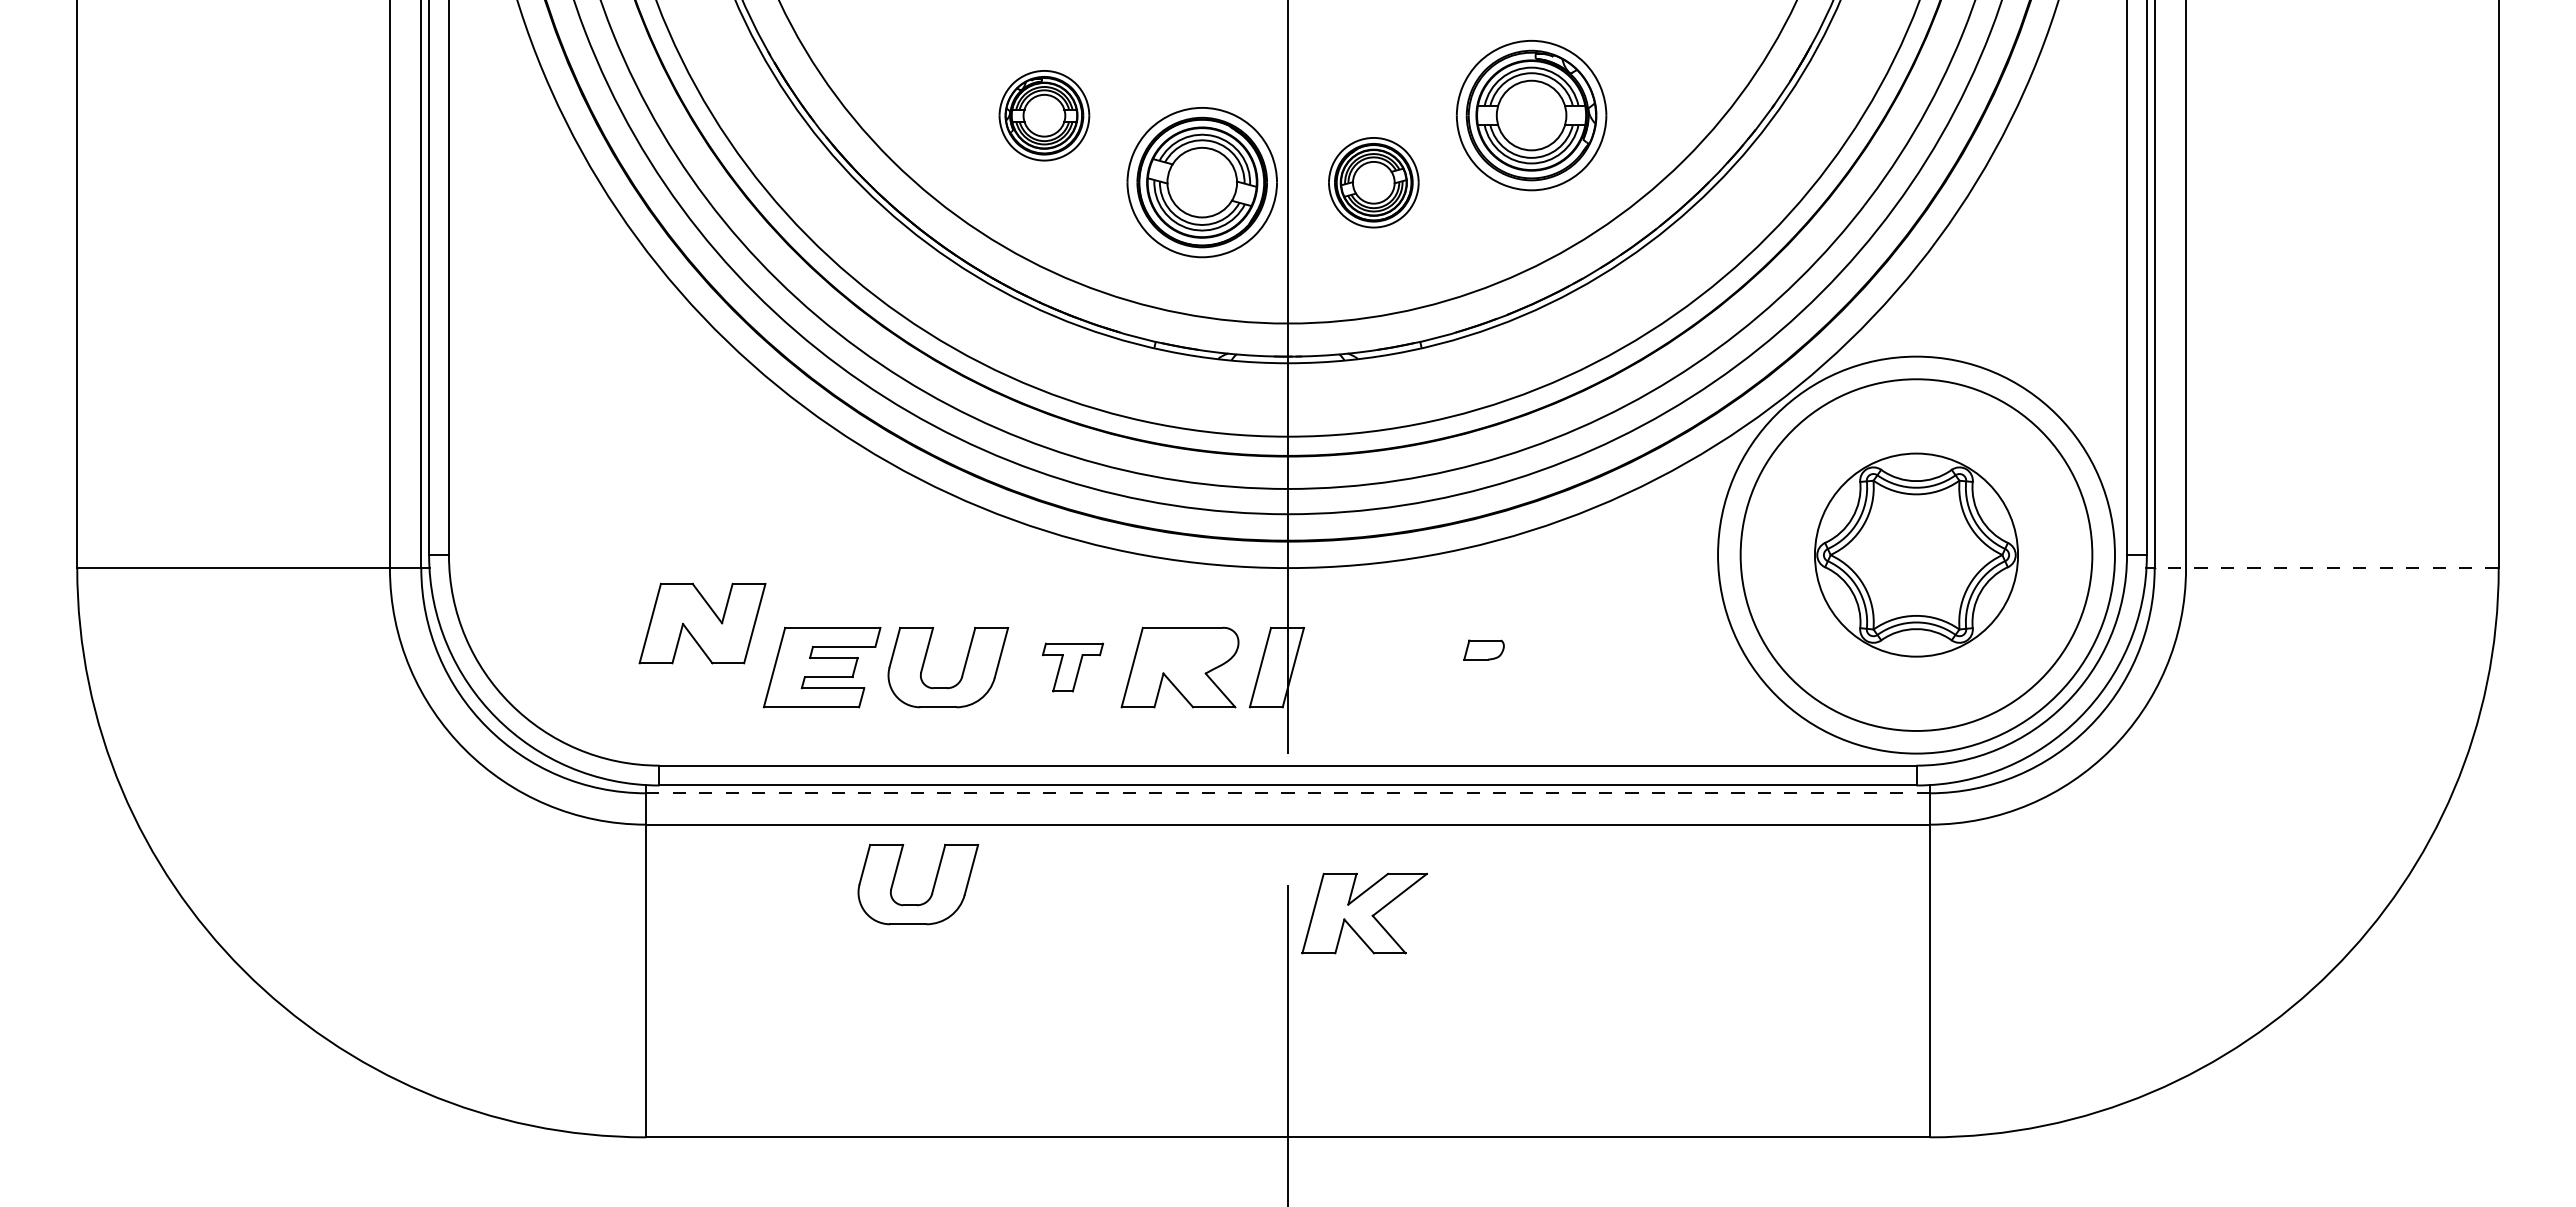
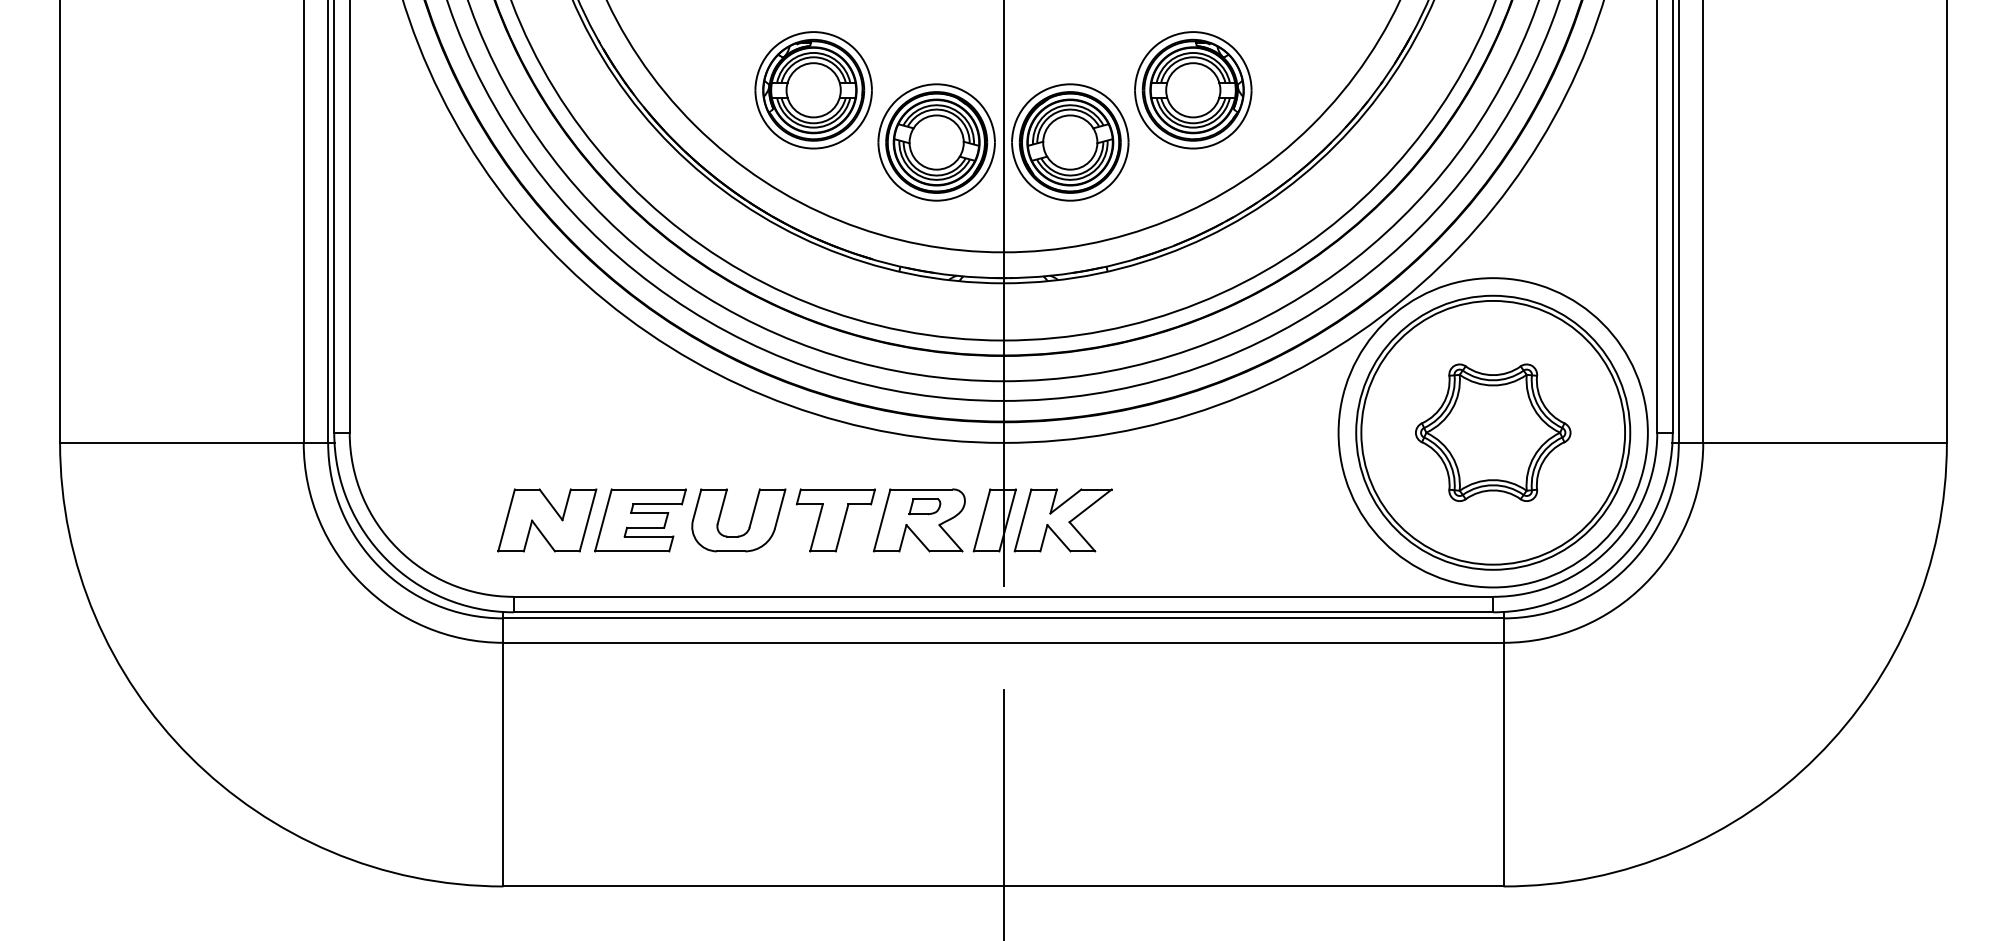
part: (1044, 115) -> (813, 90), size x1.67
part: (1373, 182) -> (1070, 142), size x1.67
circle: (1916, 554) -> (1493, 432), size x1.67
line: (2326, 568) -> (1812, 443), dashed -> solid
part: (702, 623) -> (547, 520), moved
part: (1483, 649) -> (924, 506), moved
part: (1072, 667) -> (835, 520), size x1.67
line: (1288, 793) -> (1003, 618), dashed -> solid
part: (932, 887) -> (726, 691), removed
part: (1364, 913) -> (1063, 520), moved

